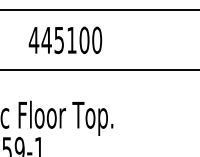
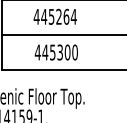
text: (70, 40) -> (59, 52), 445100 -> 445300

